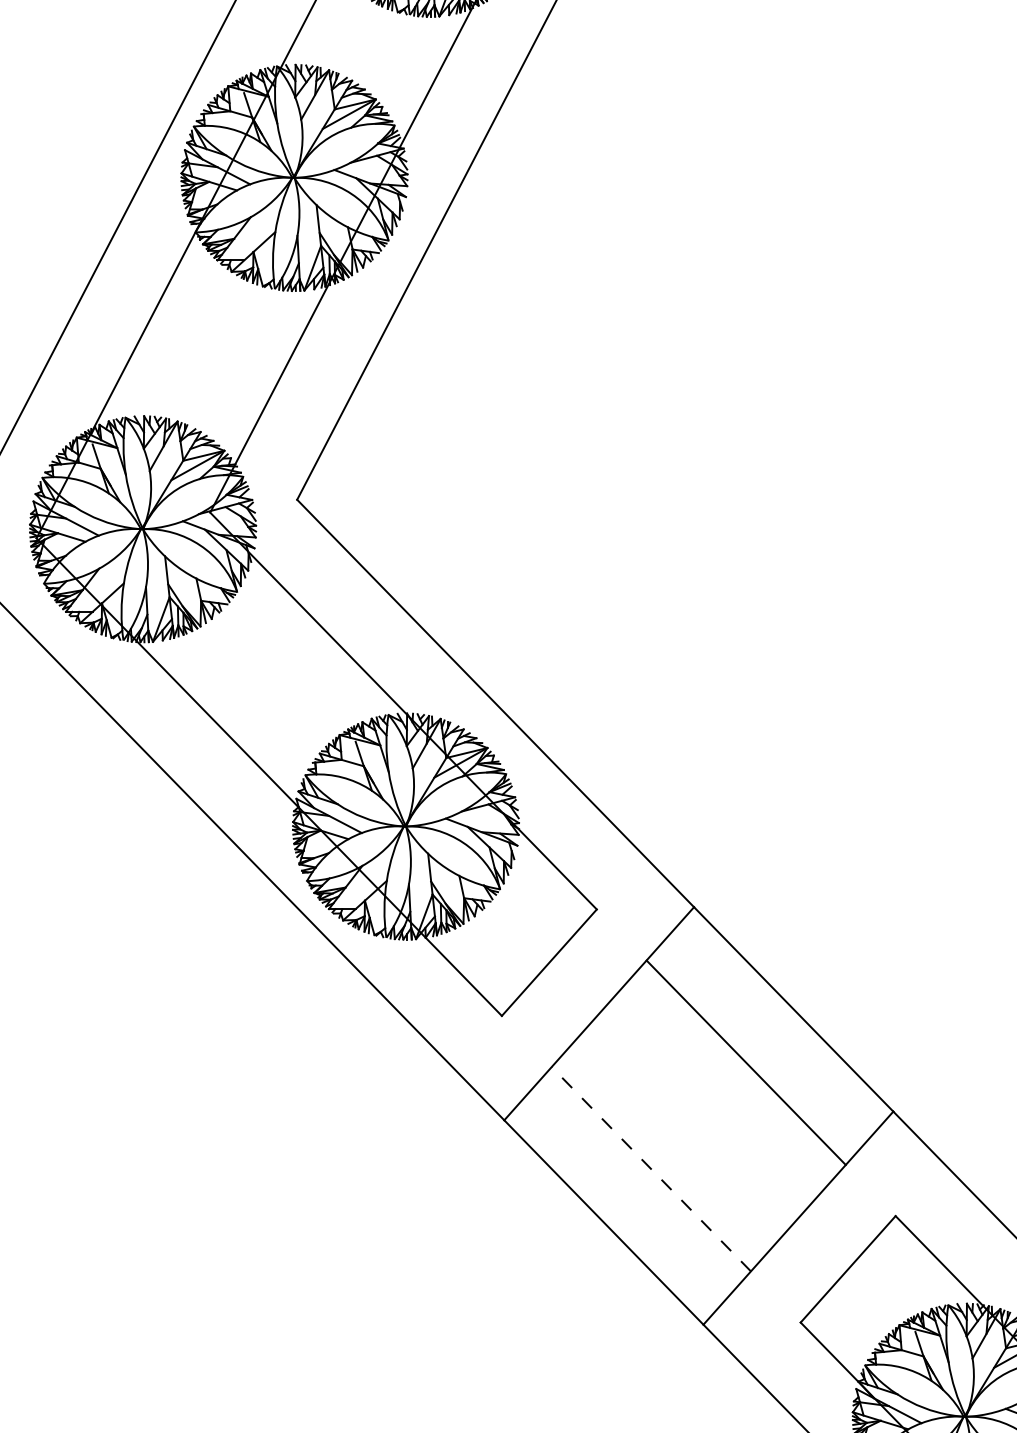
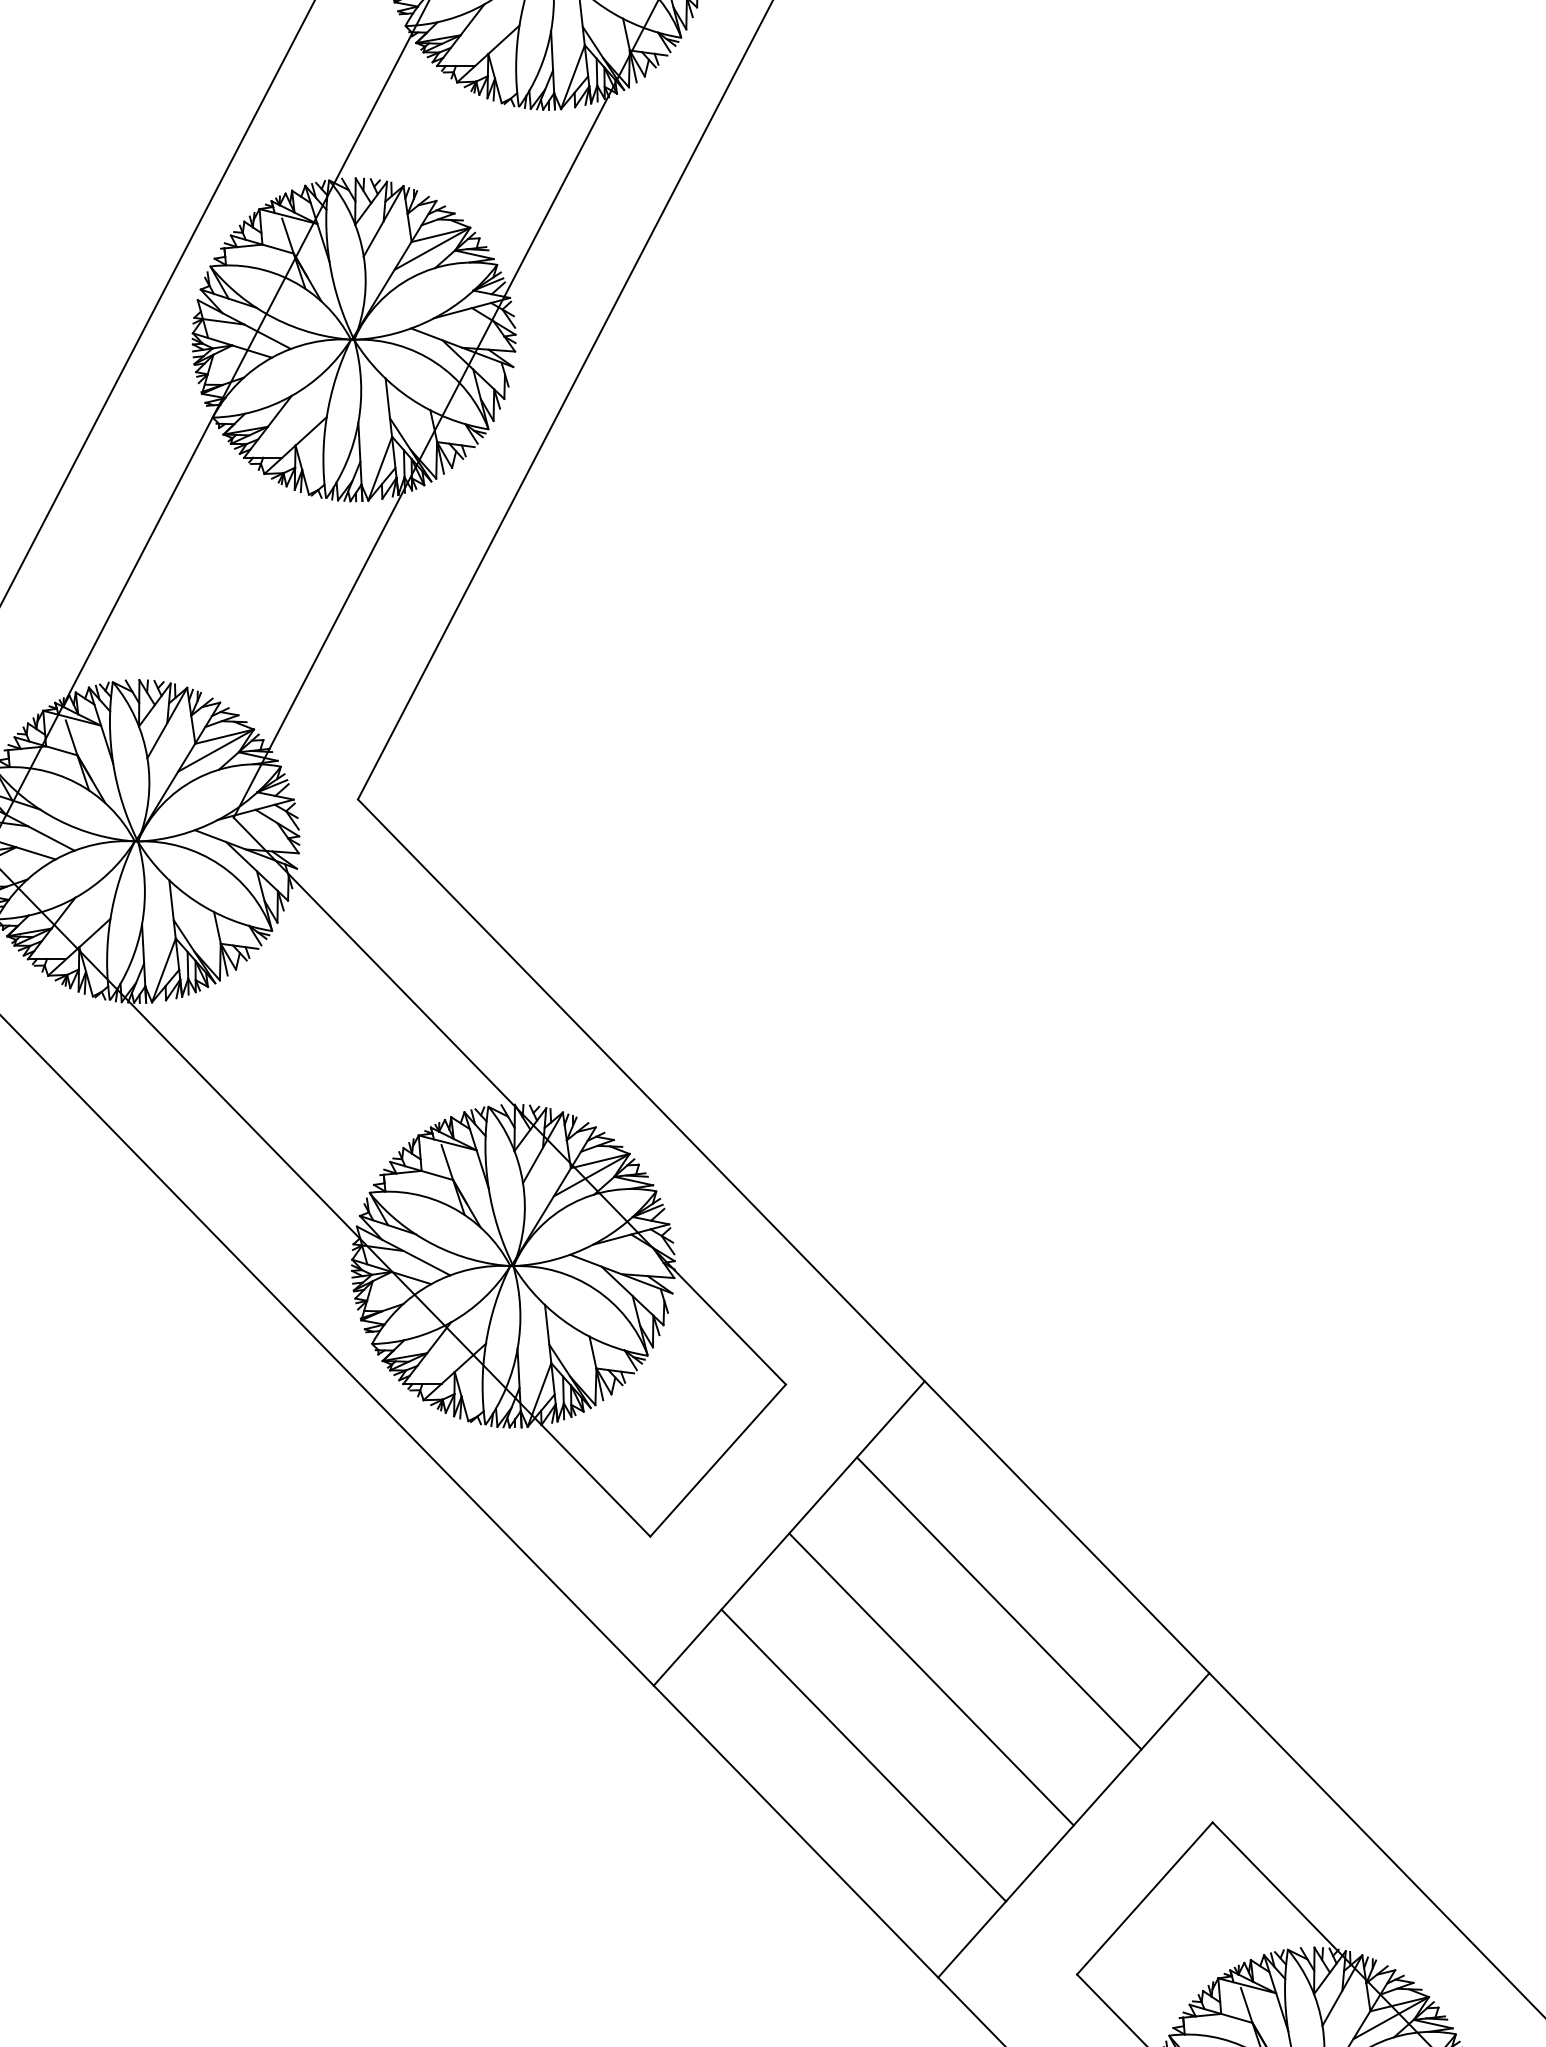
line: (698, 1115) -> (931, 1679), added
line: (651, 1169) -> (863, 1755), dashed -> solid

